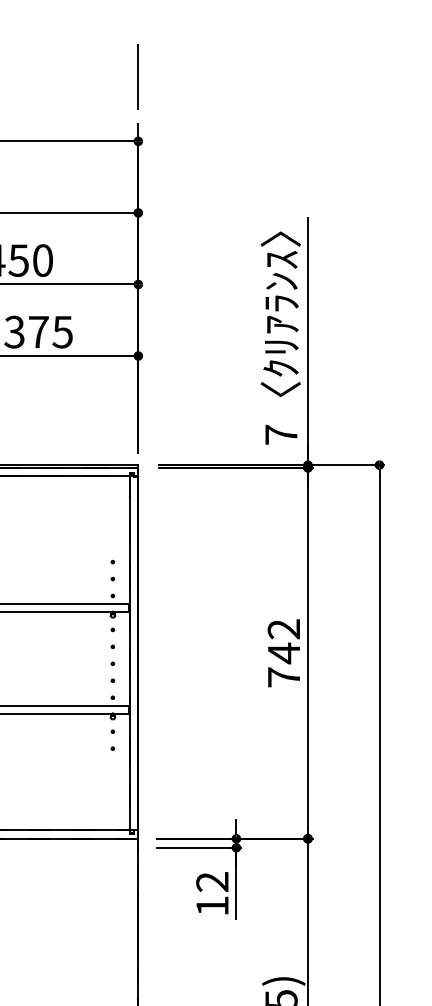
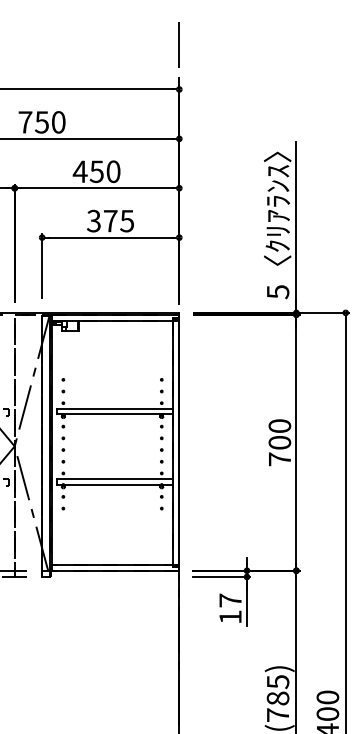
text: (282, 435) -> (278, 292), 7 -> 5
text: (283, 641) -> (279, 434), 742 -> 700
text: (212, 881) -> (230, 600), 12 -> 17

